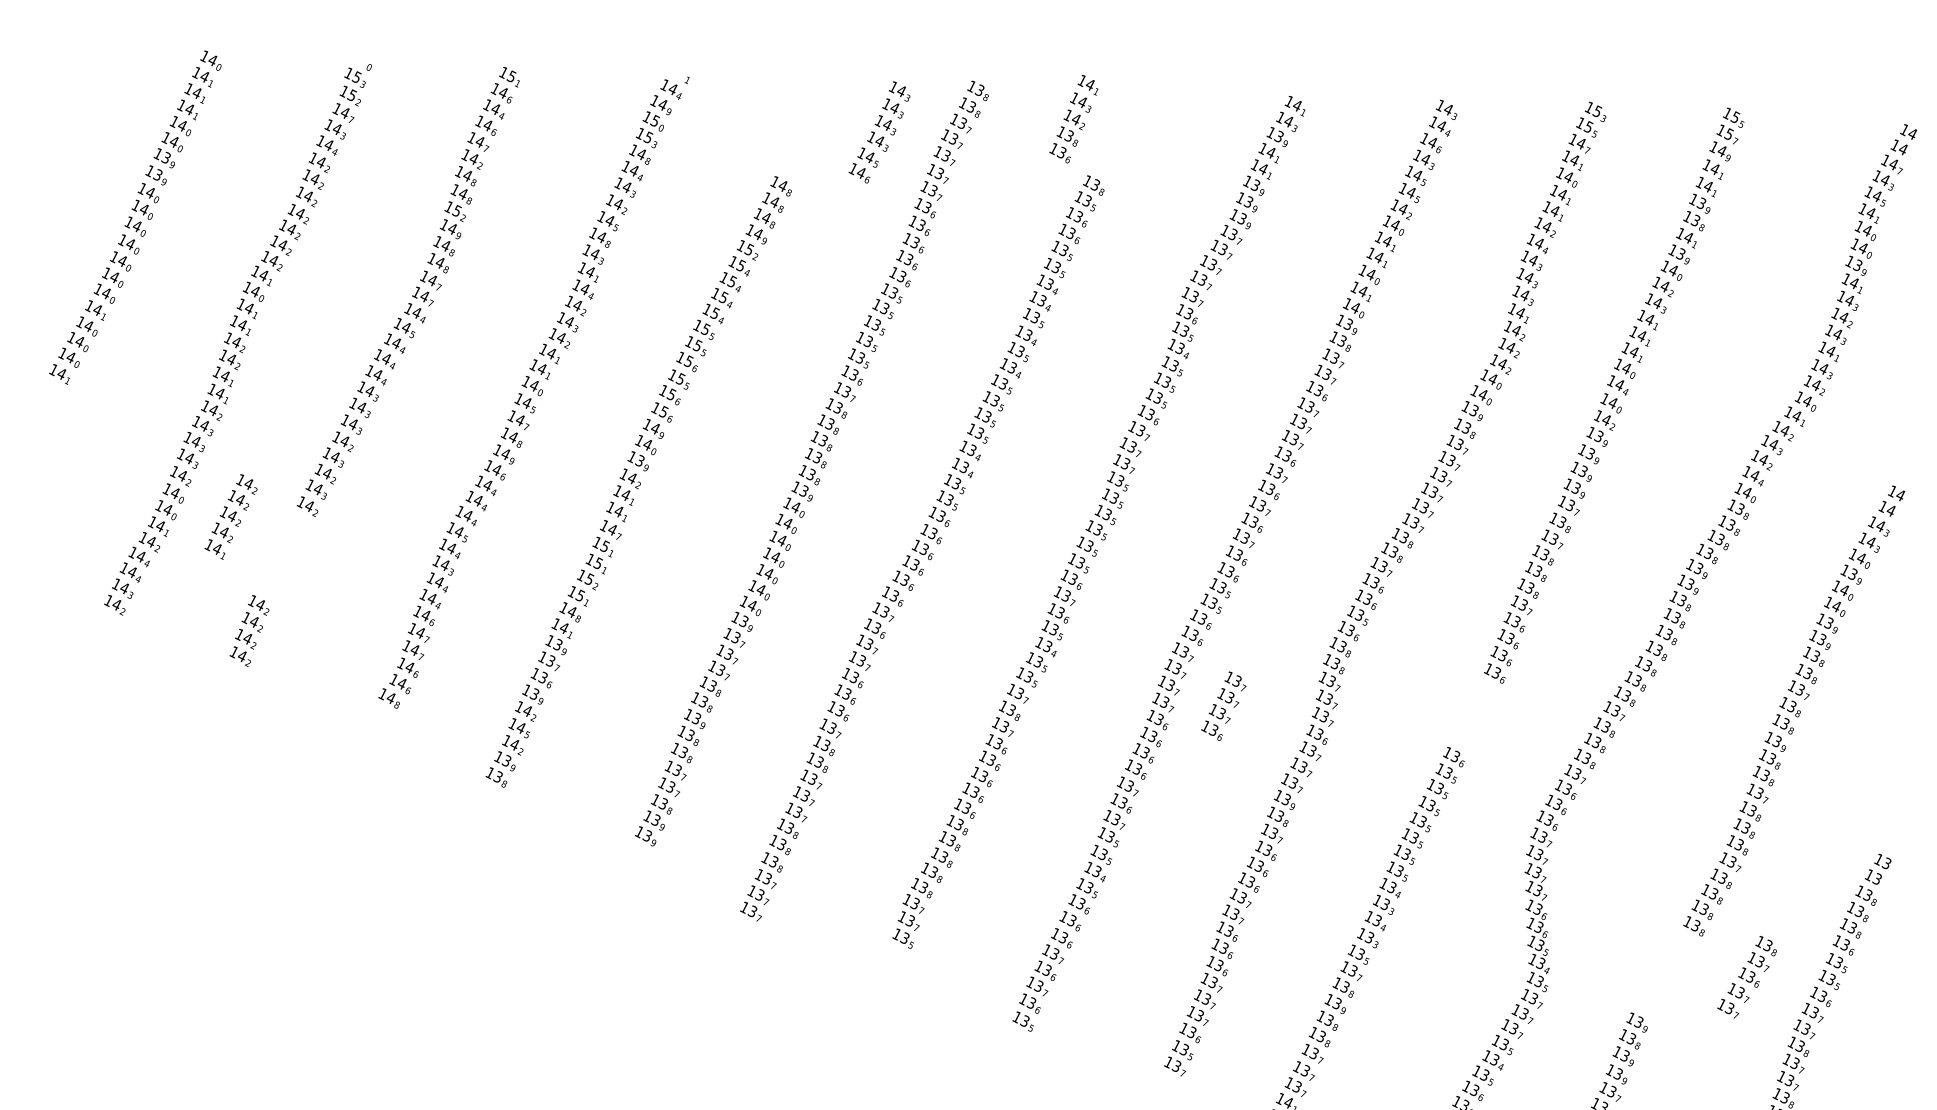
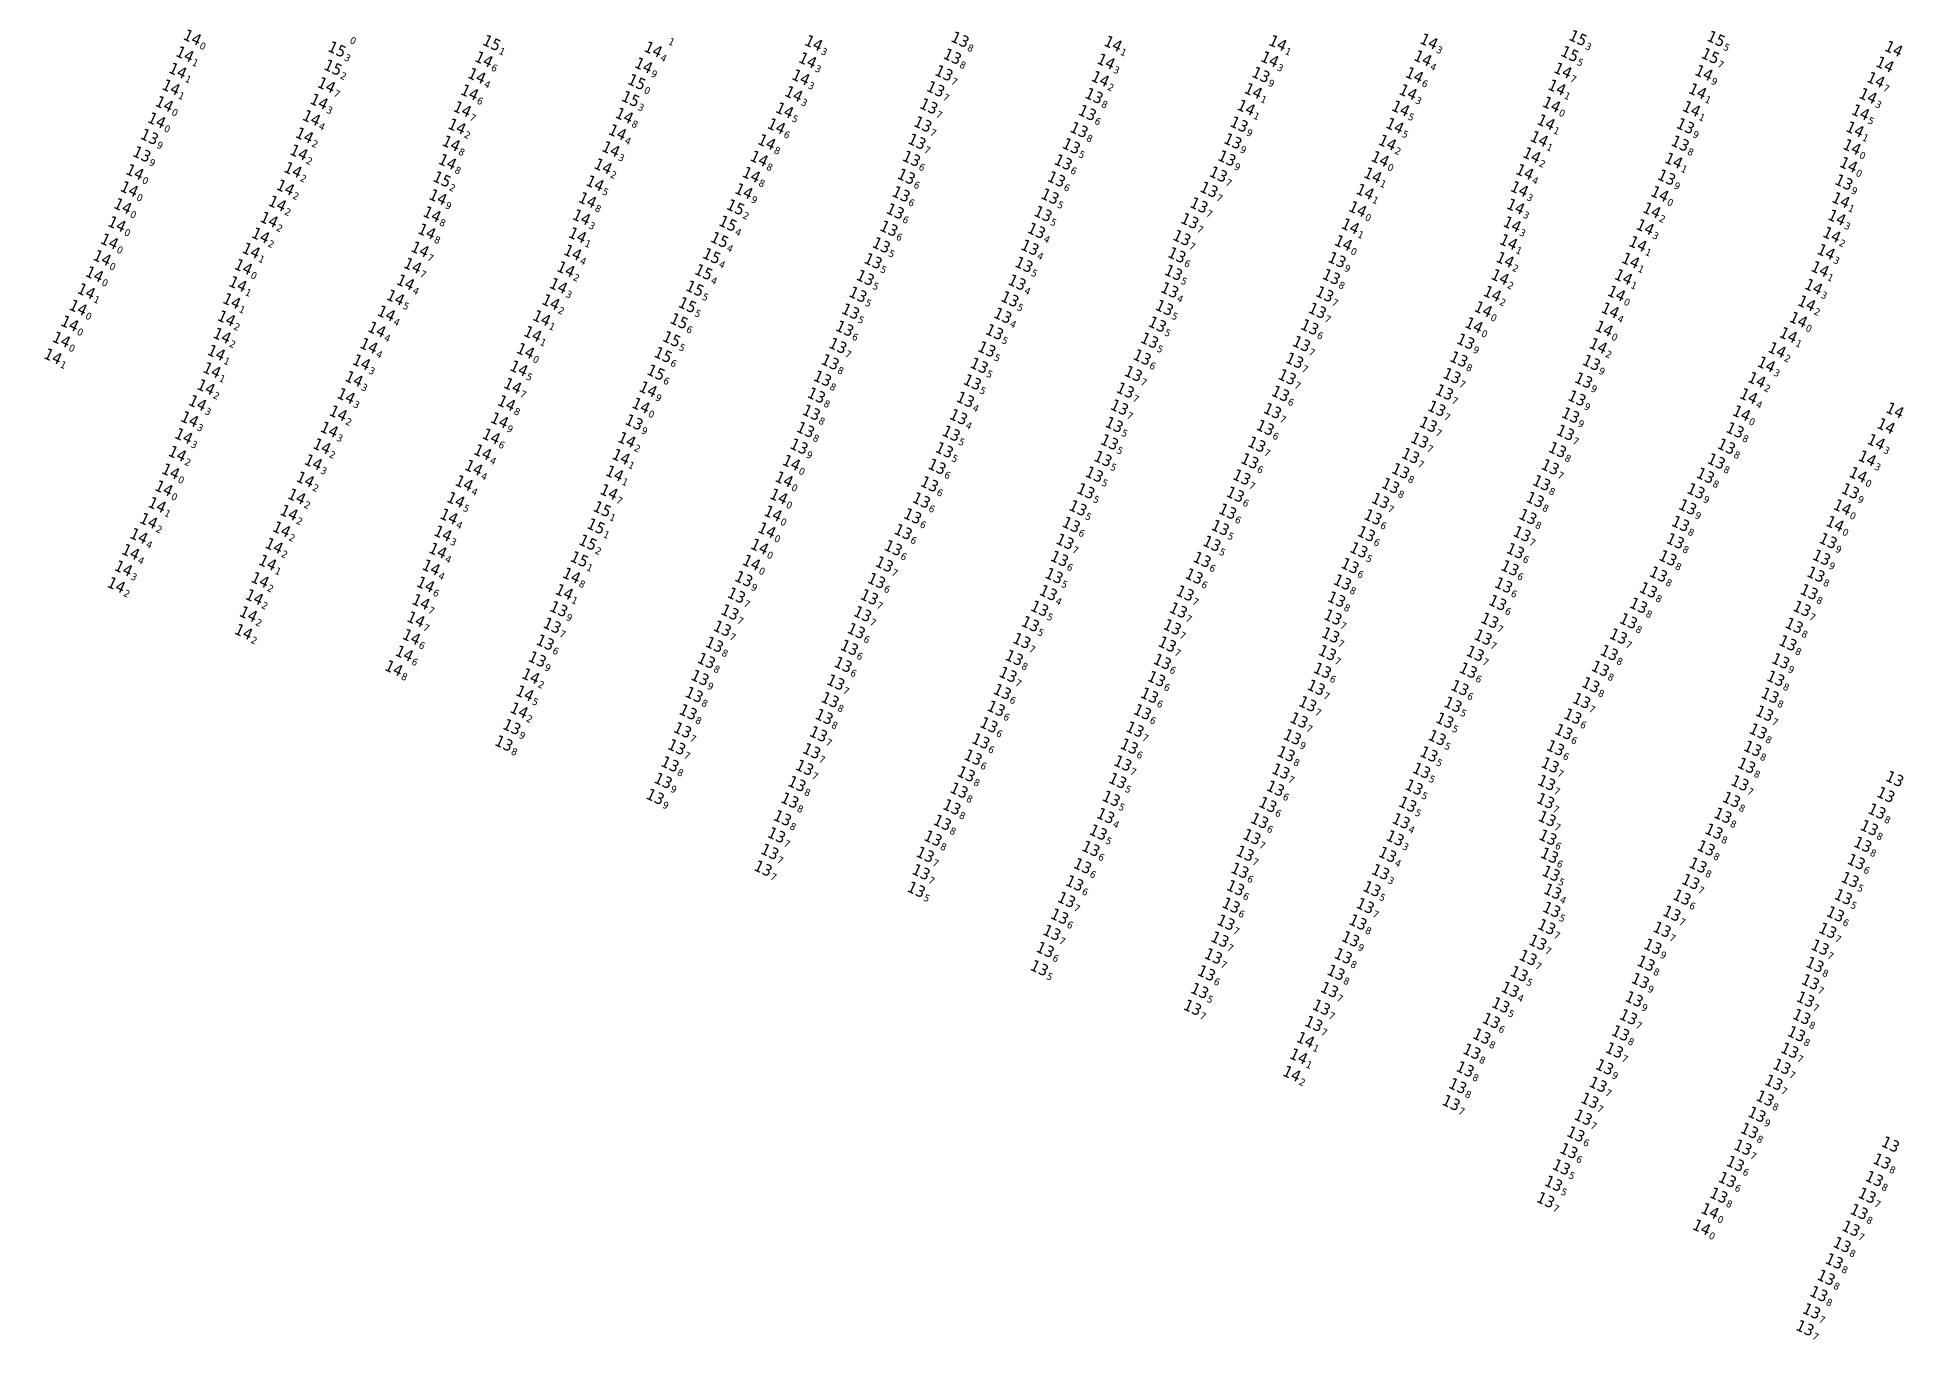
text: (1073, 119) -> (1101, 80), moved
text: (879, 132) -> (797, 86), moved
text: (231, 516) -> (284, 531), moved
text: (1223, 706) -> (1481, 647), moved
text: (1747, 976) -> (1682, 898), moved

